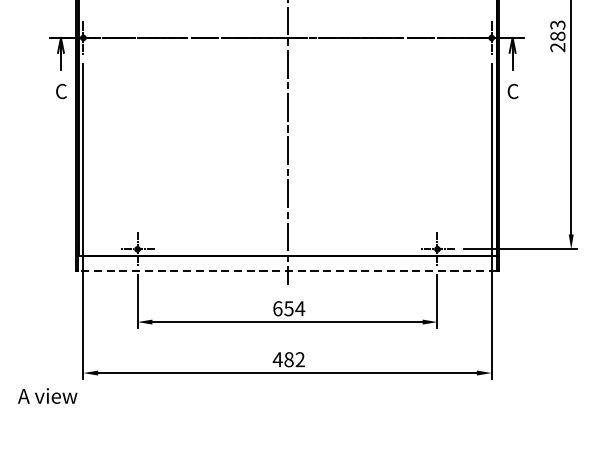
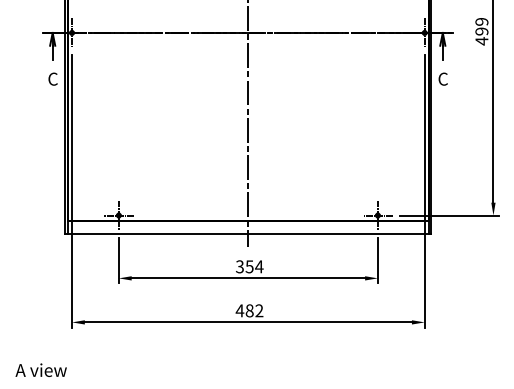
text: (557, 36) -> (481, 31), 283 -> 499
line: (287, 270) -> (248, 233), dashed -> solid
text: (277, 308) -> (239, 266), 654 -> 354
text: (46, 395) -> (40, 369), moved

